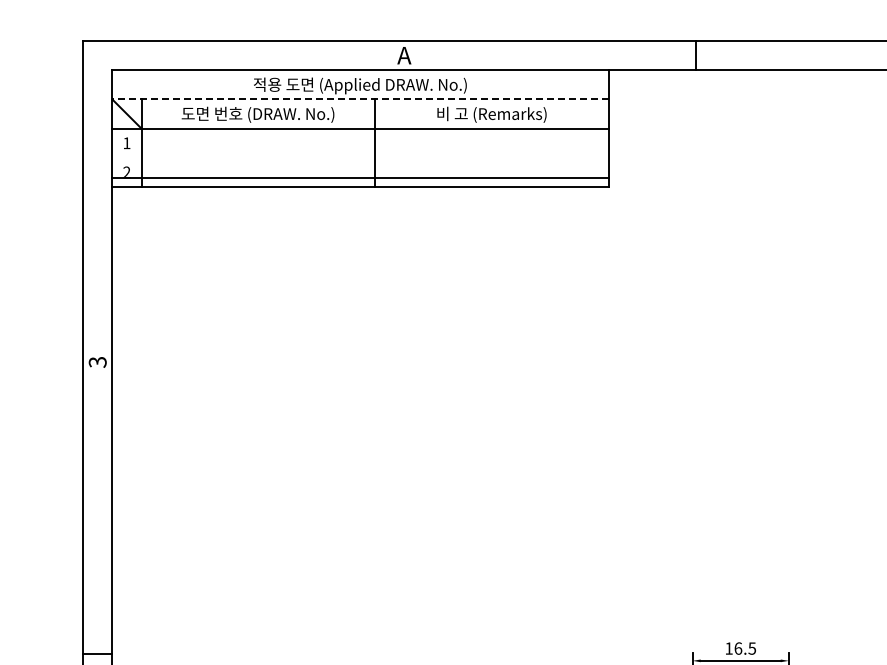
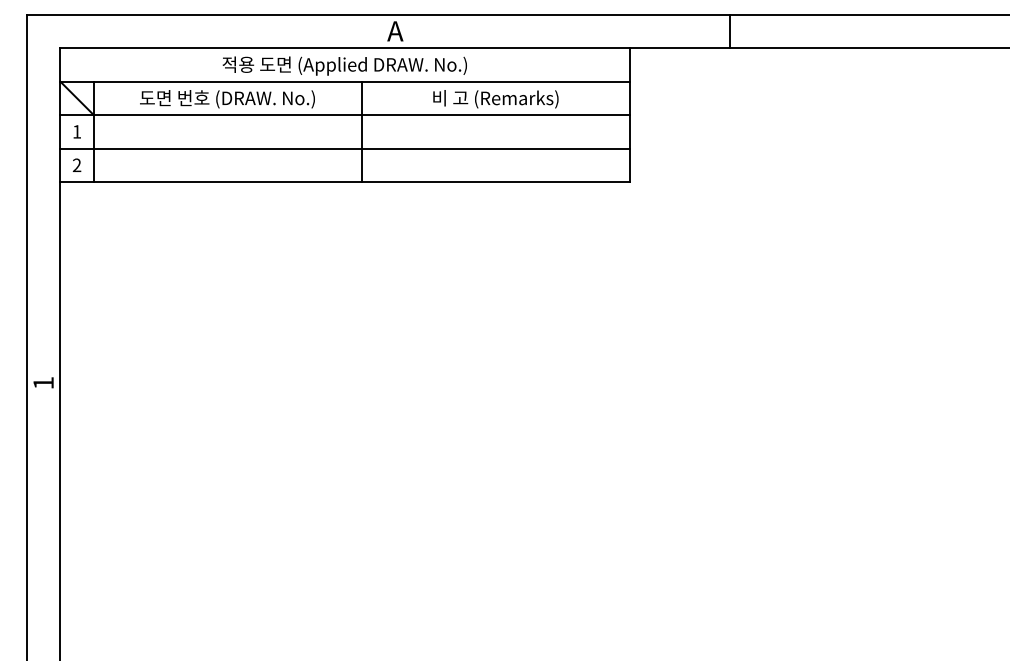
line: (360, 99) -> (345, 81), dashed -> solid
line: (360, 177) -> (345, 148), moved
text: (97, 362) -> (43, 383), 3 -> 1

